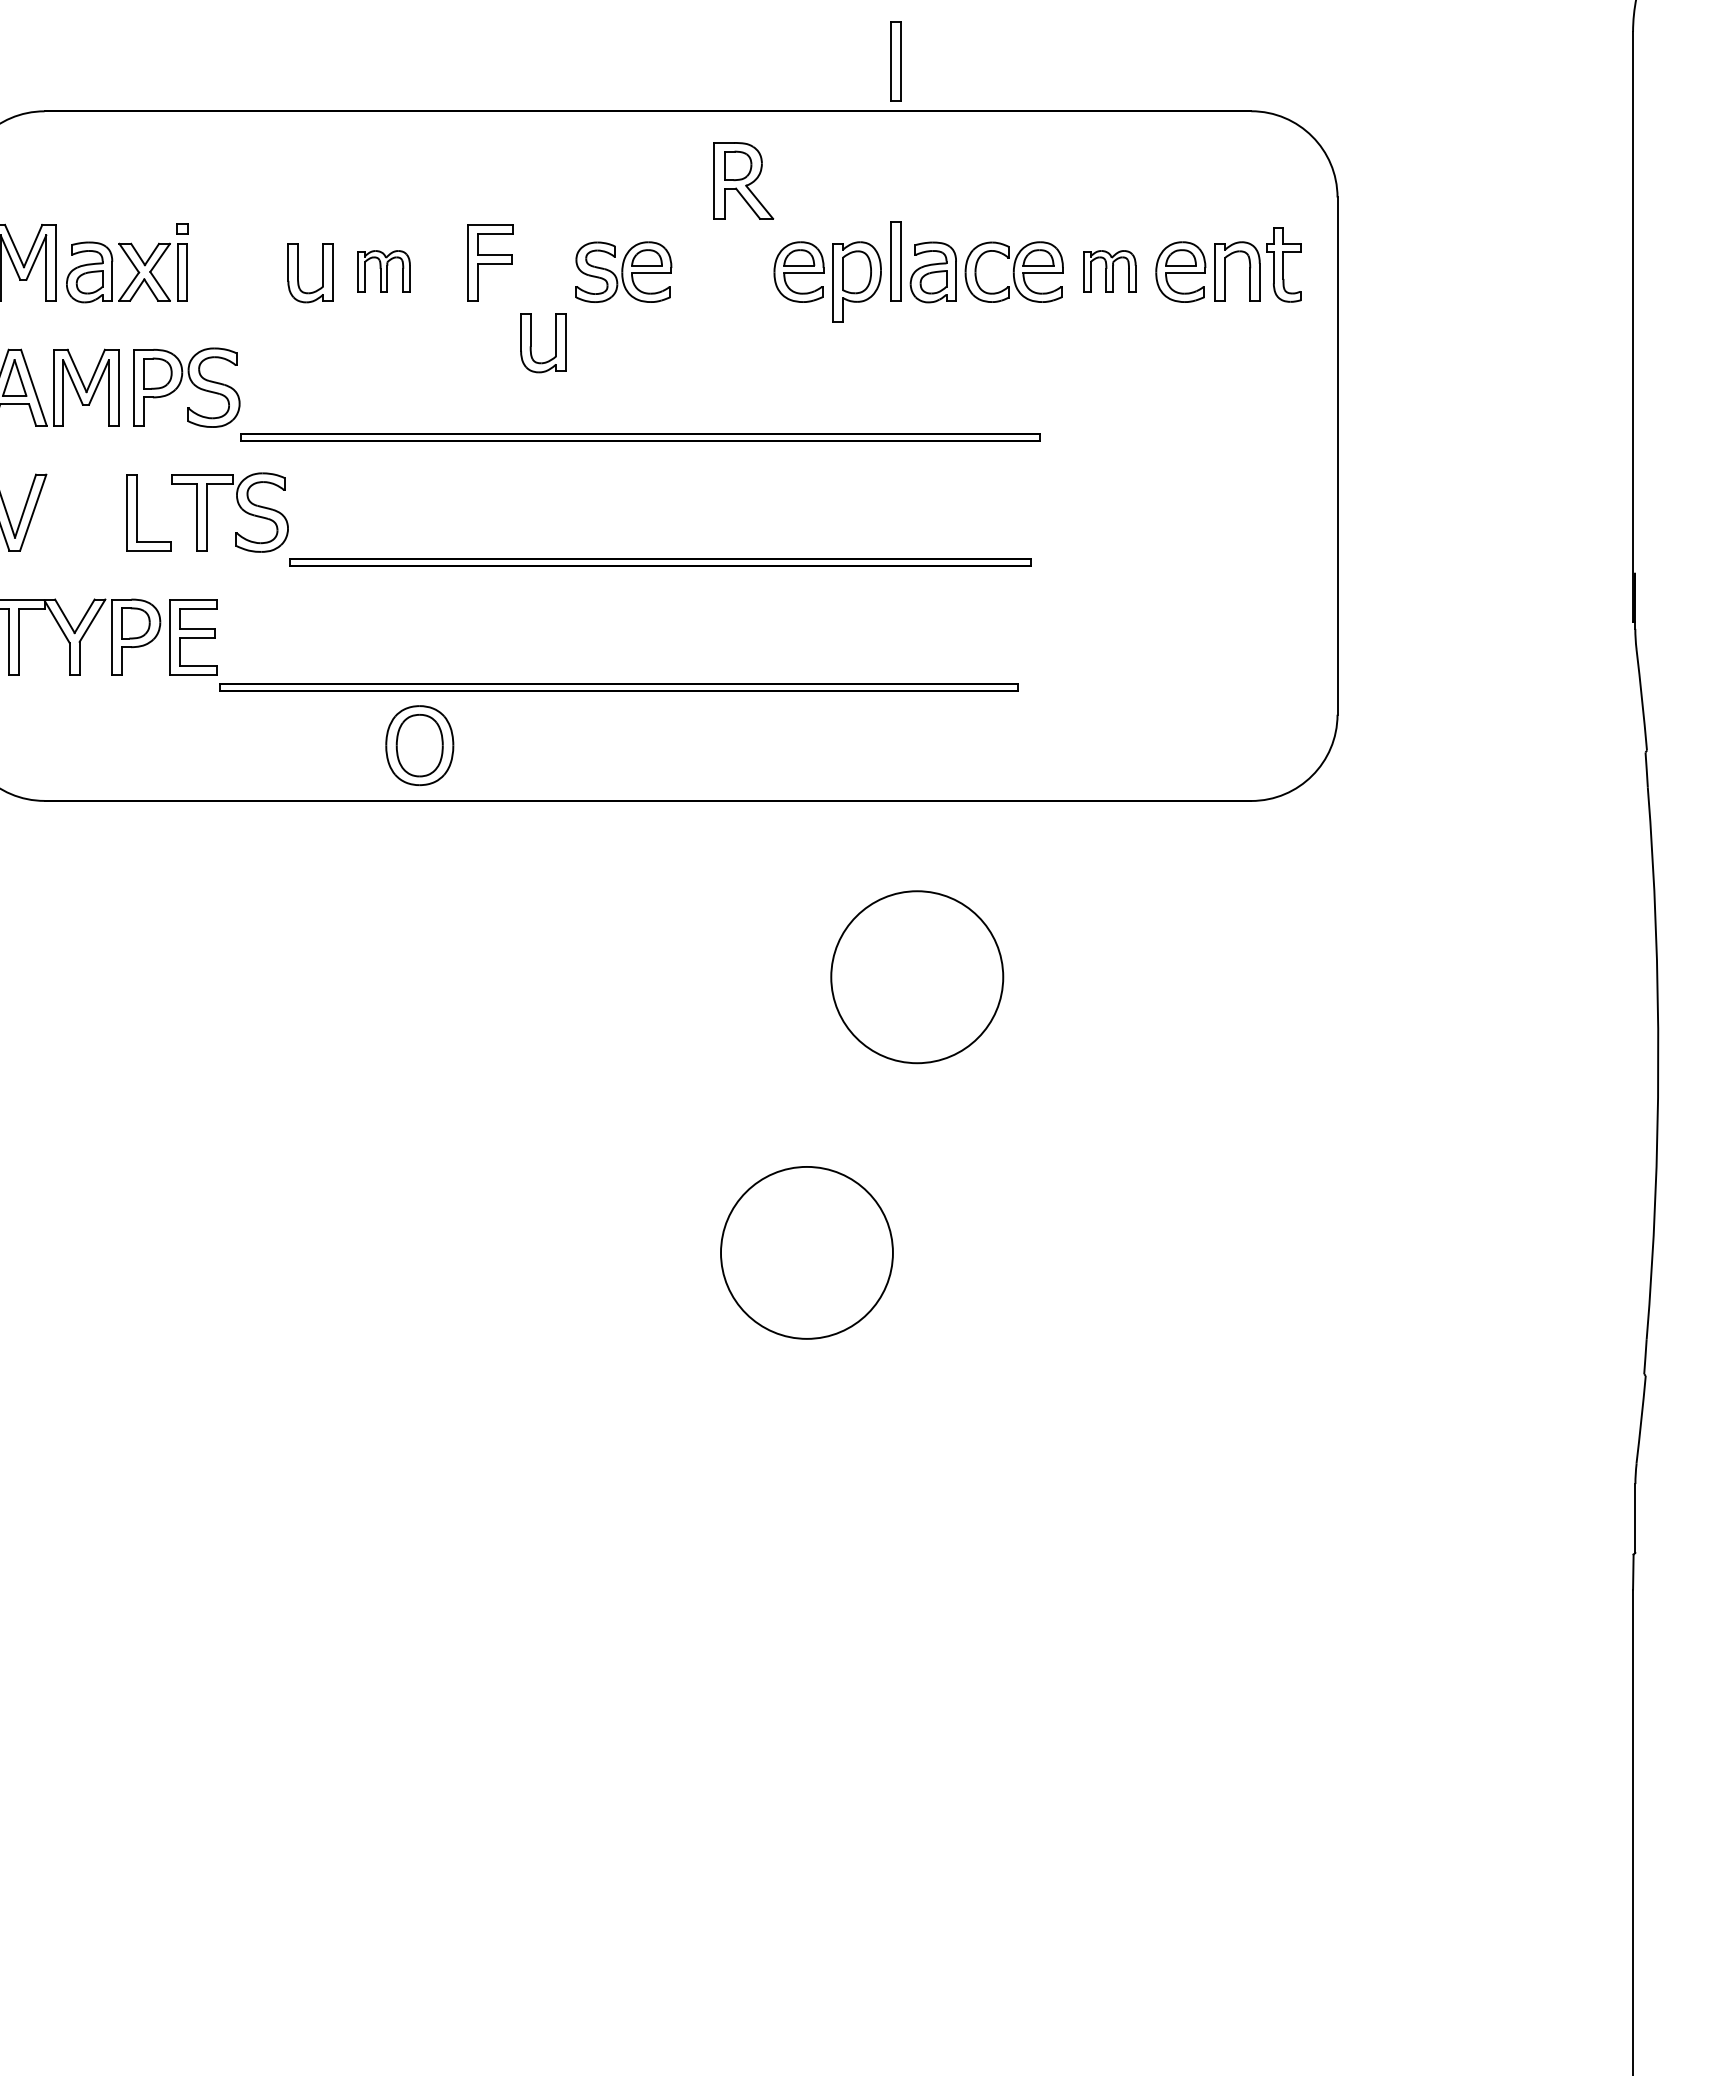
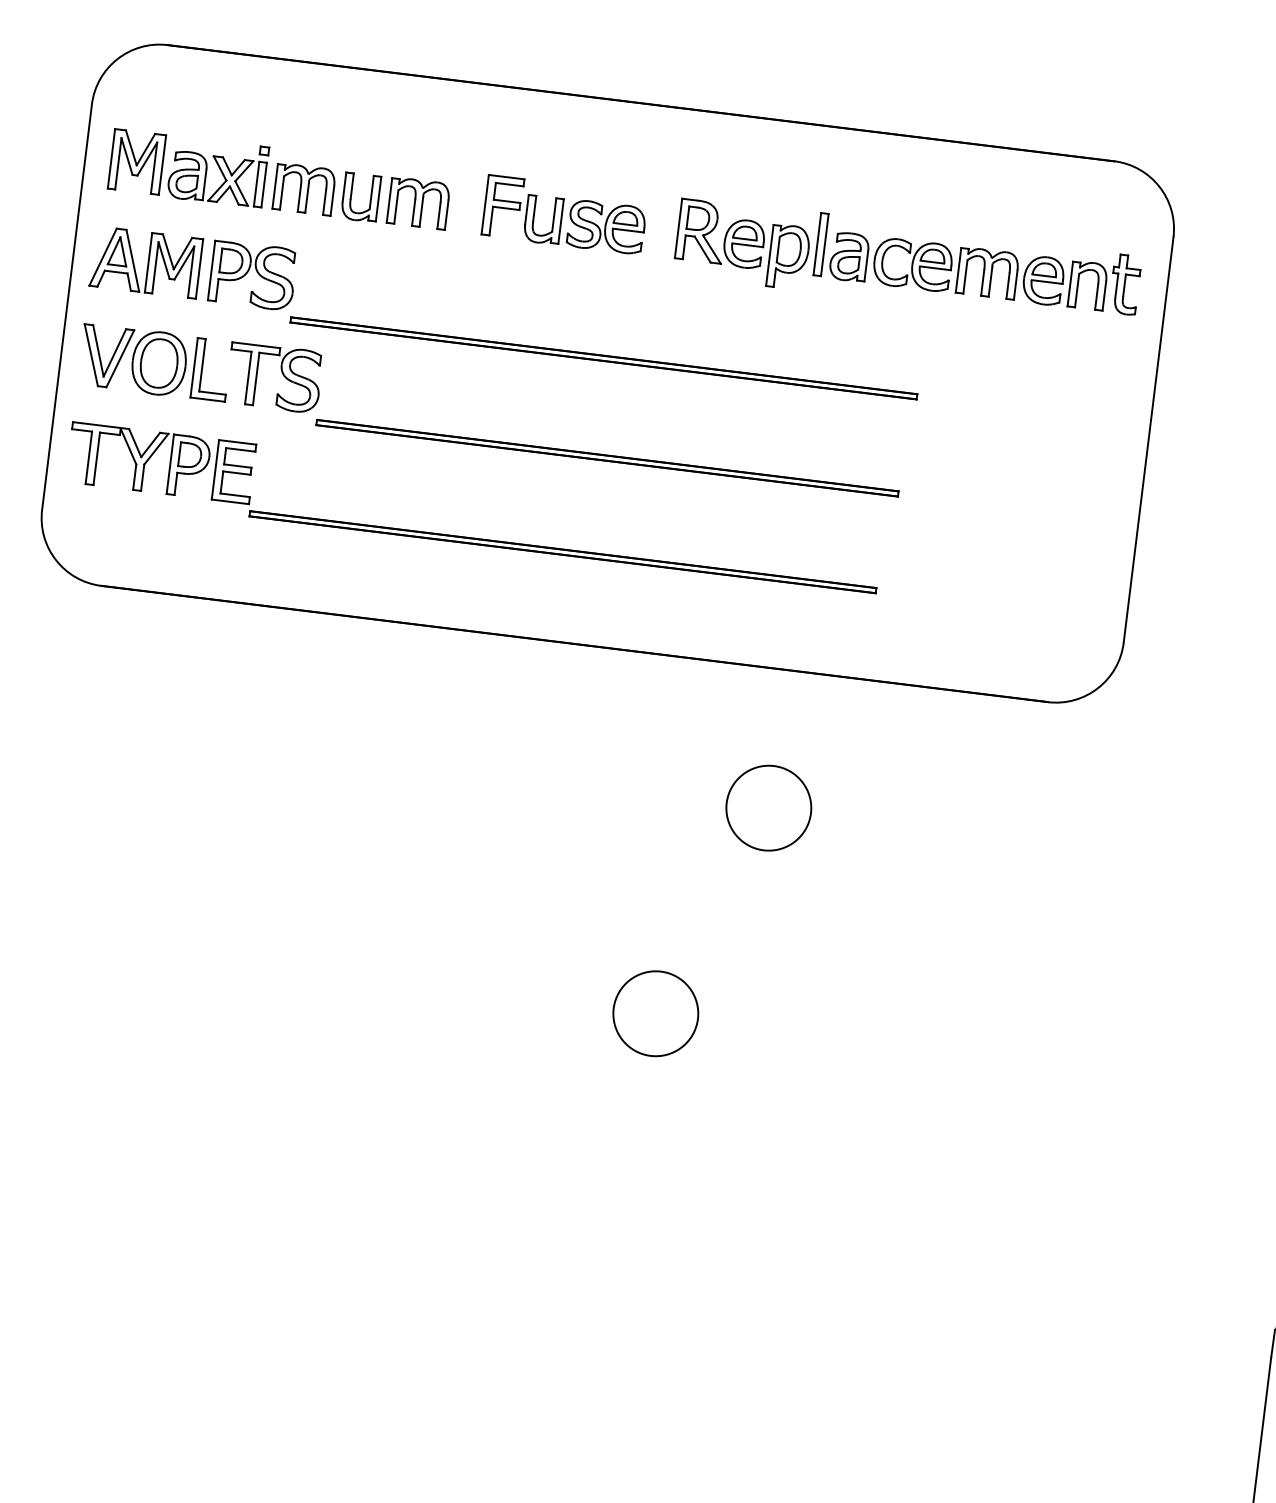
part: (895, 61) -> (839, 87), removed
part: (743, 180) -> (701, 230), moved
part: (238, 271) -> (304, 189), added
part: (383, 271) -> (418, 203), size x1.43
part: (1109, 271) -> (987, 273), size x1.43
part: (531, 343) -> (534, 219), moved
part: (419, 745) -> (158, 363), moved
circle: (917, 976) -> (769, 807), size x0.62
circle: (806, 1252) -> (655, 1013), size x0.62

